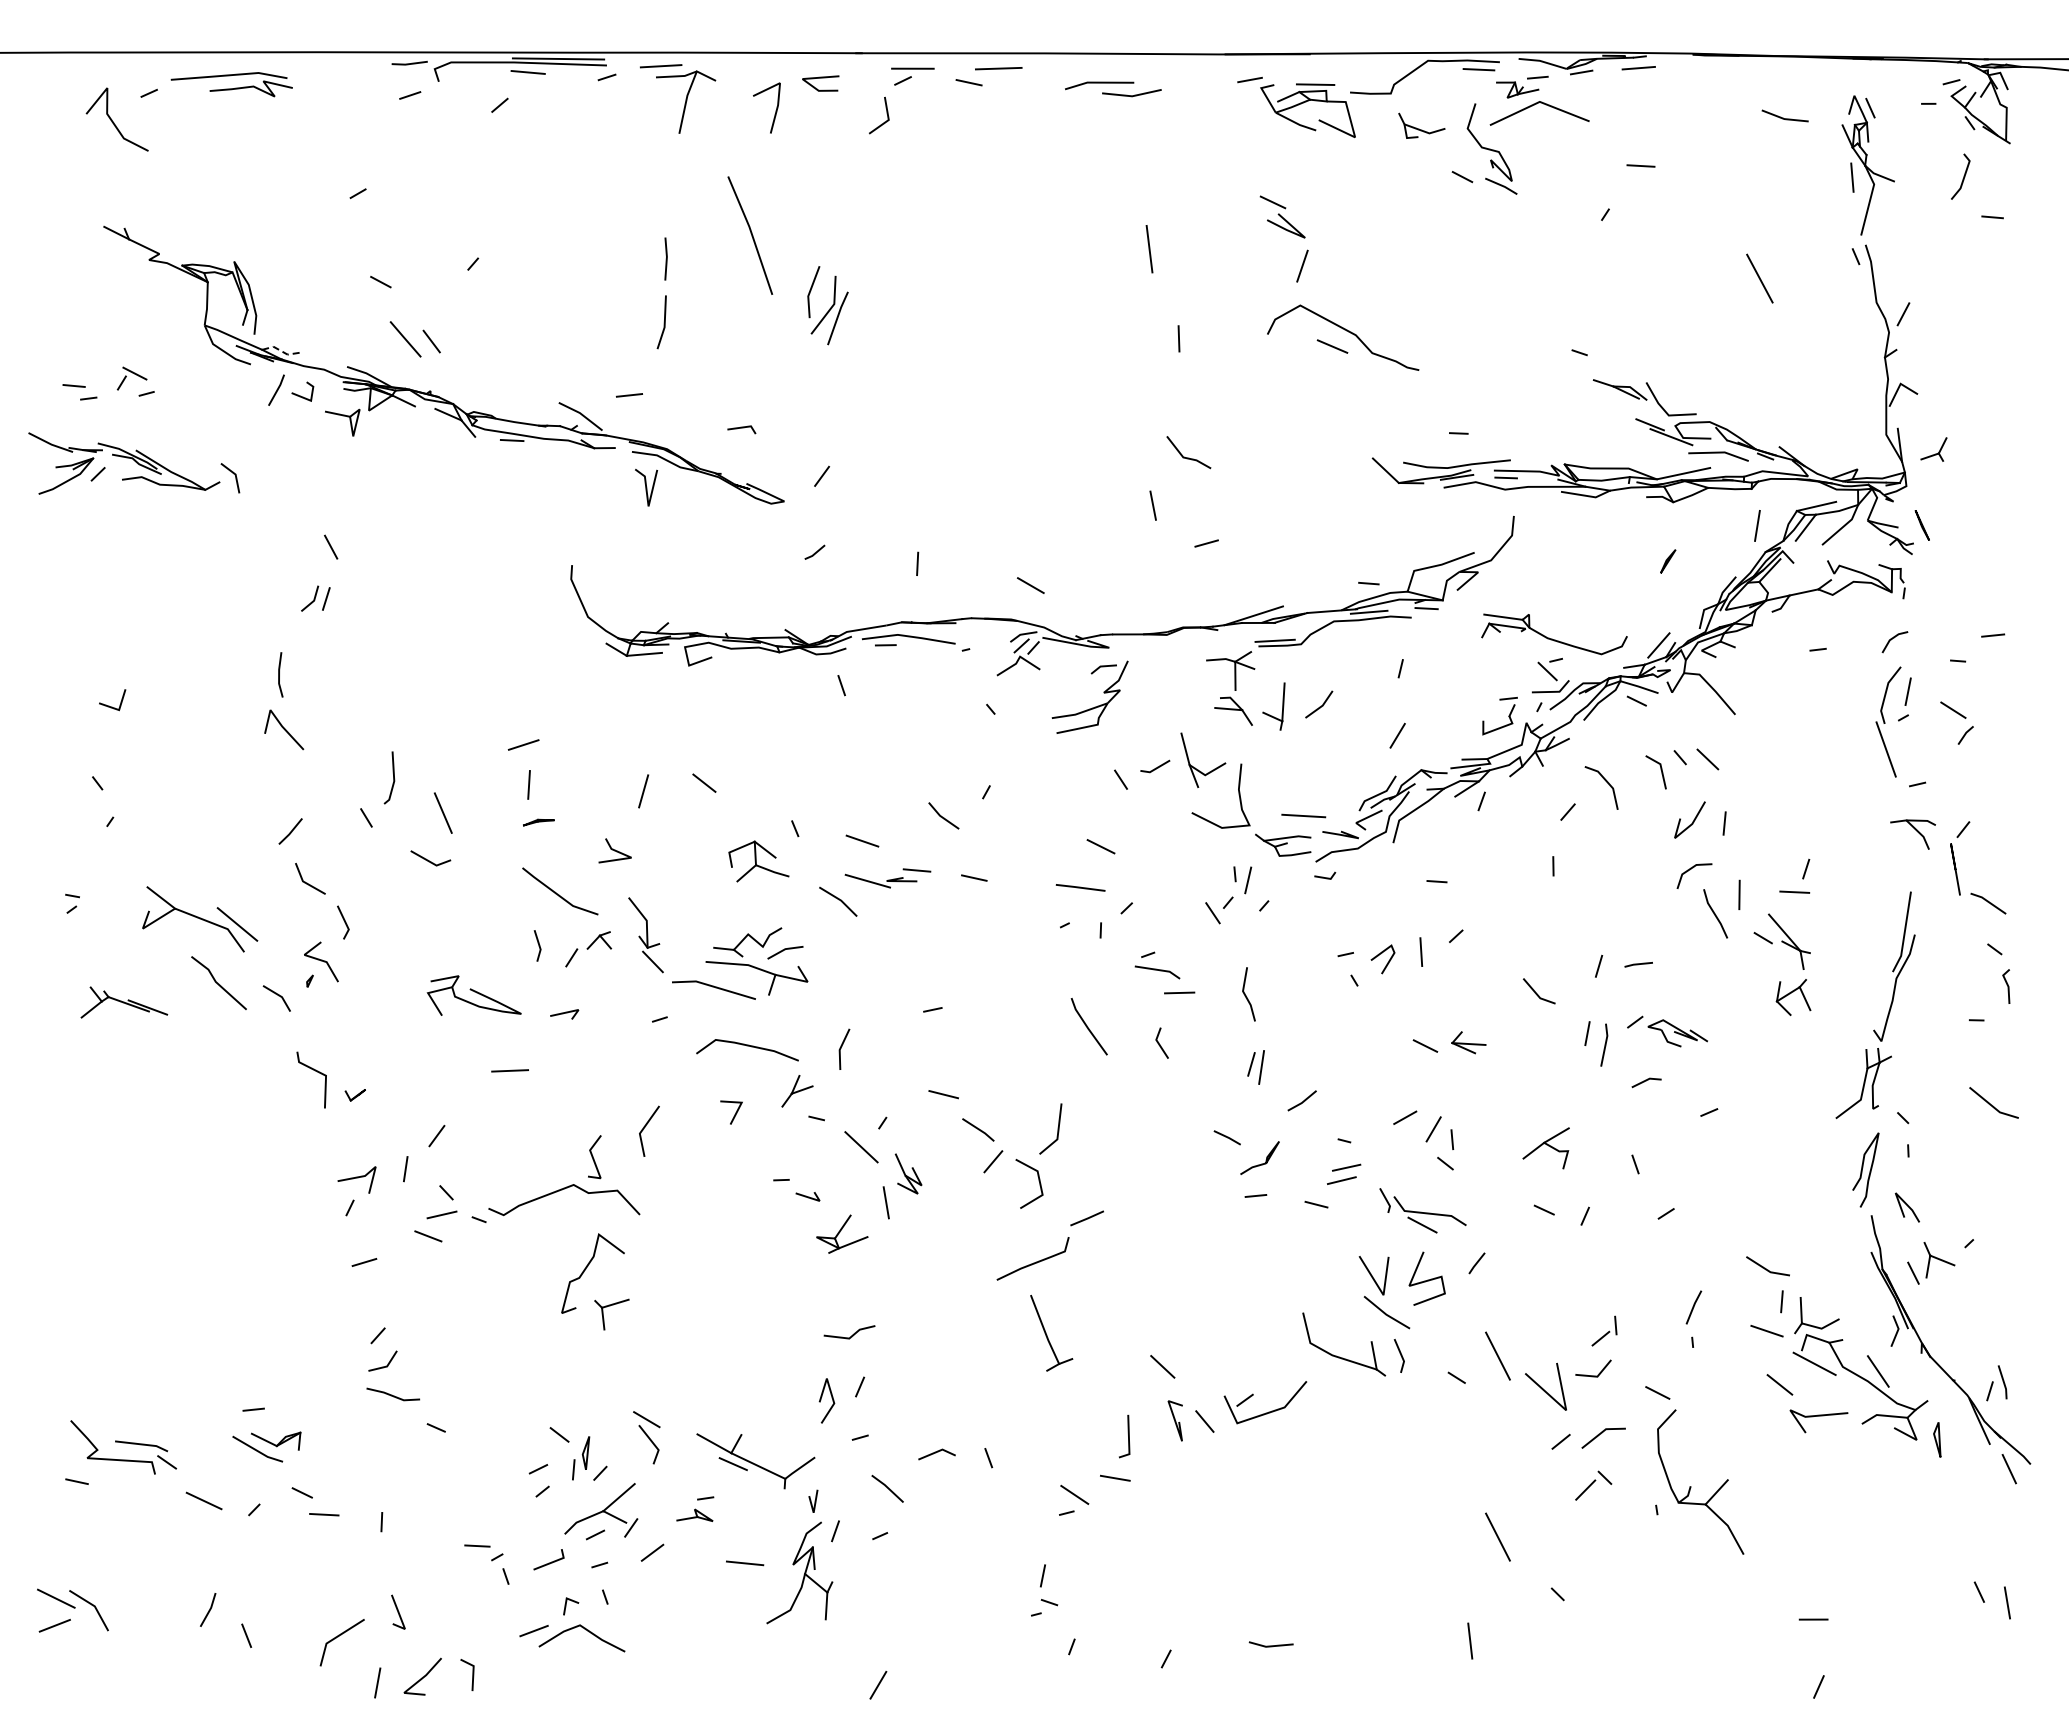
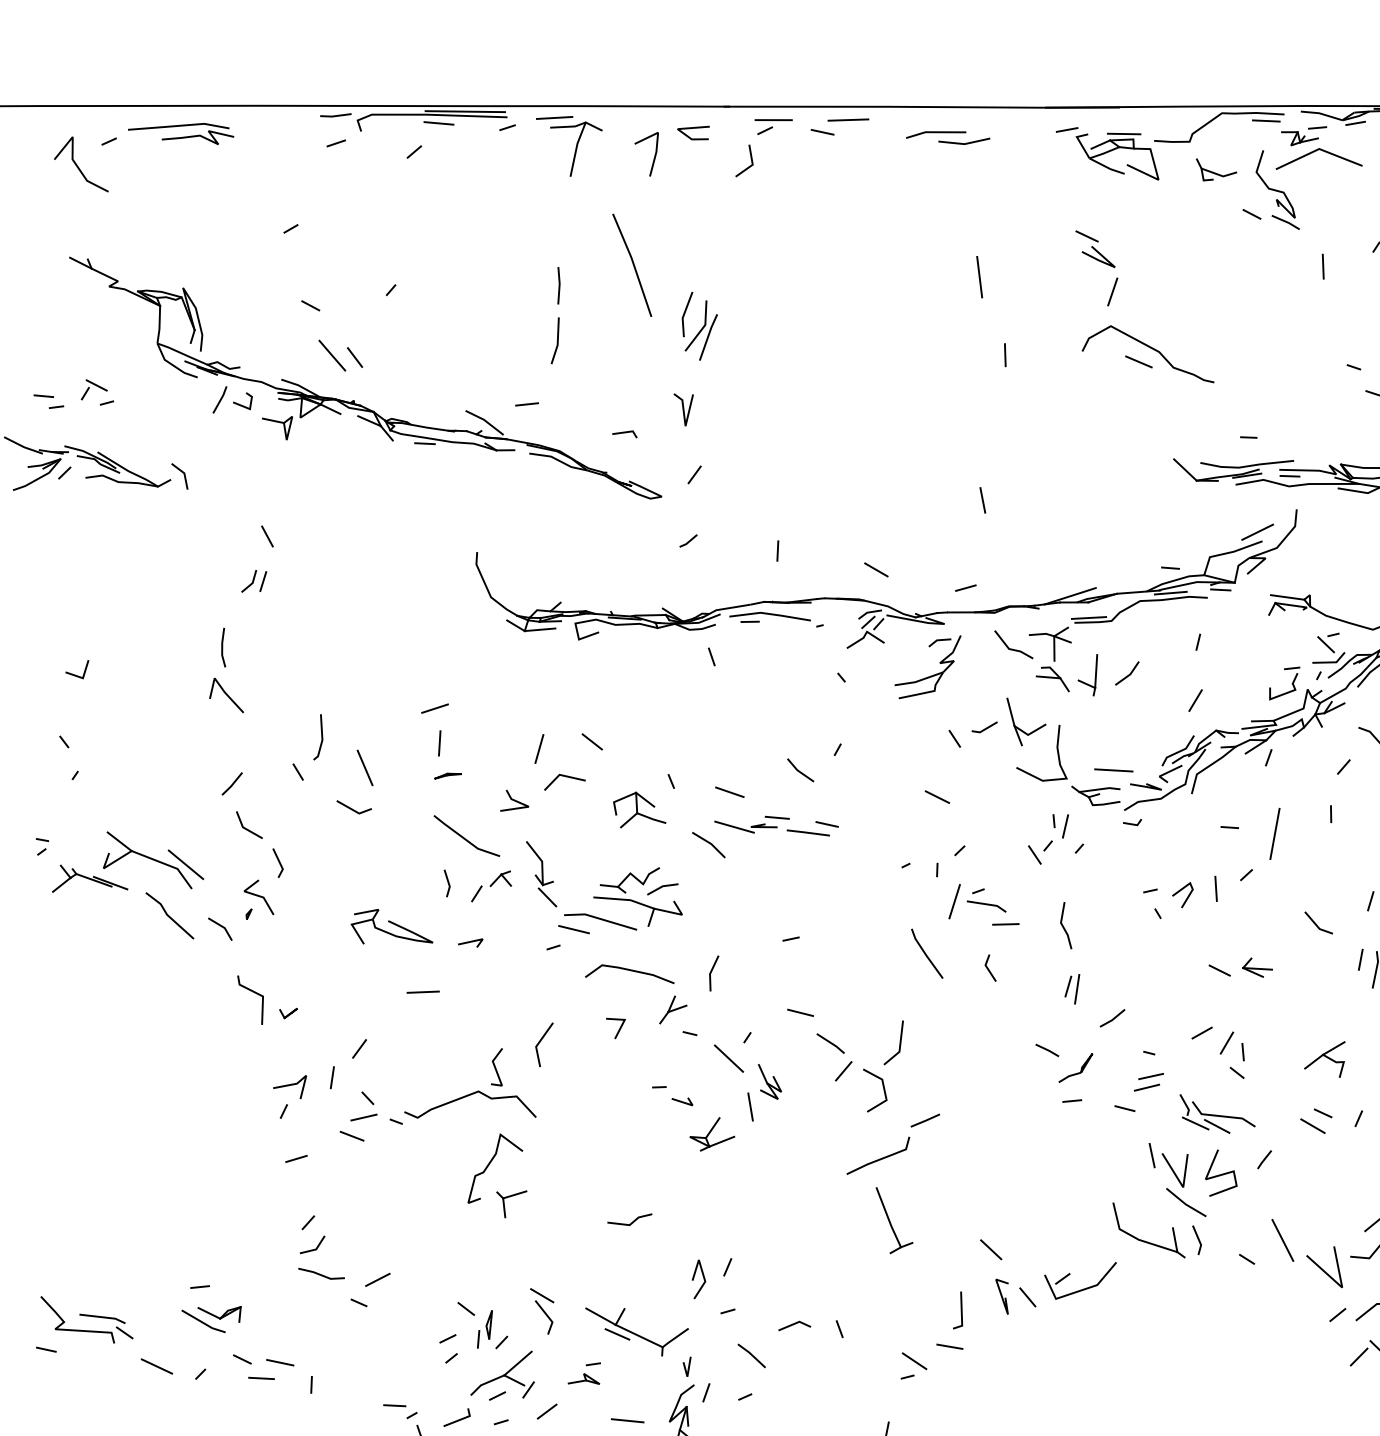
line: (1543, 236) -> (1322, 266), added
line: (281, 350) -> (224, 365), dashed -> solid
line: (1188, 457) -> (1013, 649), moved
line: (646, 487) -> (683, 409), moved
line: (1468, 542) -> (1257, 532), added
line: (1206, 543) -> (965, 588), moved
line: (672, 823) -> (564, 776), added
line: (1080, 887) -> (808, 832), moved
line: (1488, 888) -> (1274, 833), added
line: (1120, 966) -> (954, 901), added
line: (683, 998) -> (574, 929), added
part: (124, 1002) -> (90, 878), moved
line: (1397, 1221) -> (1195, 1123), added
line: (1532, 1224) -> (1312, 1125), added
line: (1347, 1258) -> (1151, 1155), added
line: (852, 1334) -> (632, 1221), moved
line: (457, 1401) -> (377, 1279), added
line: (345, 1496) -> (279, 1362), added
line: (1497, 1536) -> (1282, 1397), removed

